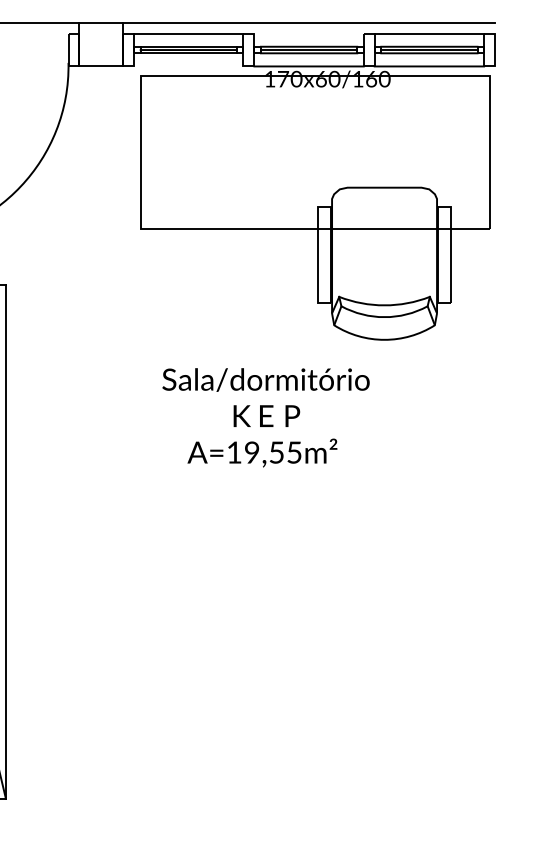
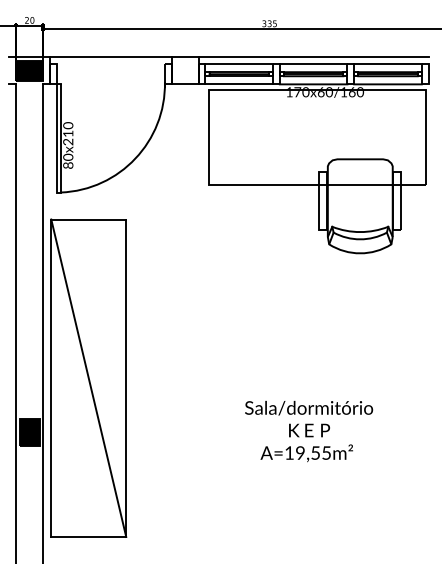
line: (308, 34) -> (313, 64), added
line: (189, 66) -> (239, 84), added
text: (266, 417) -> (309, 431), moved

